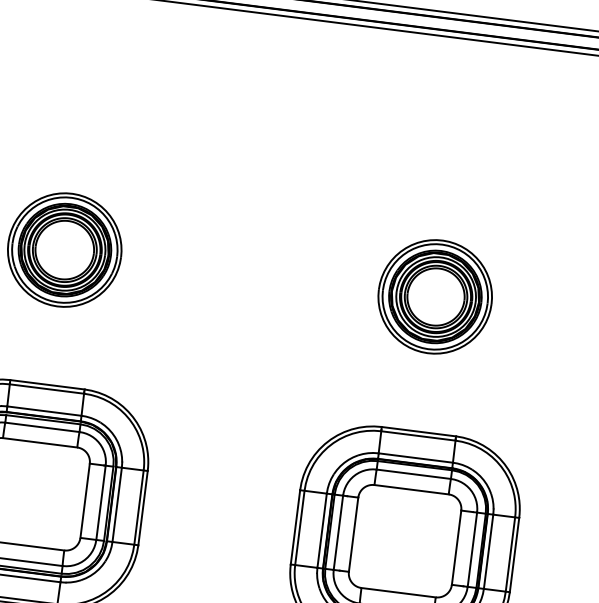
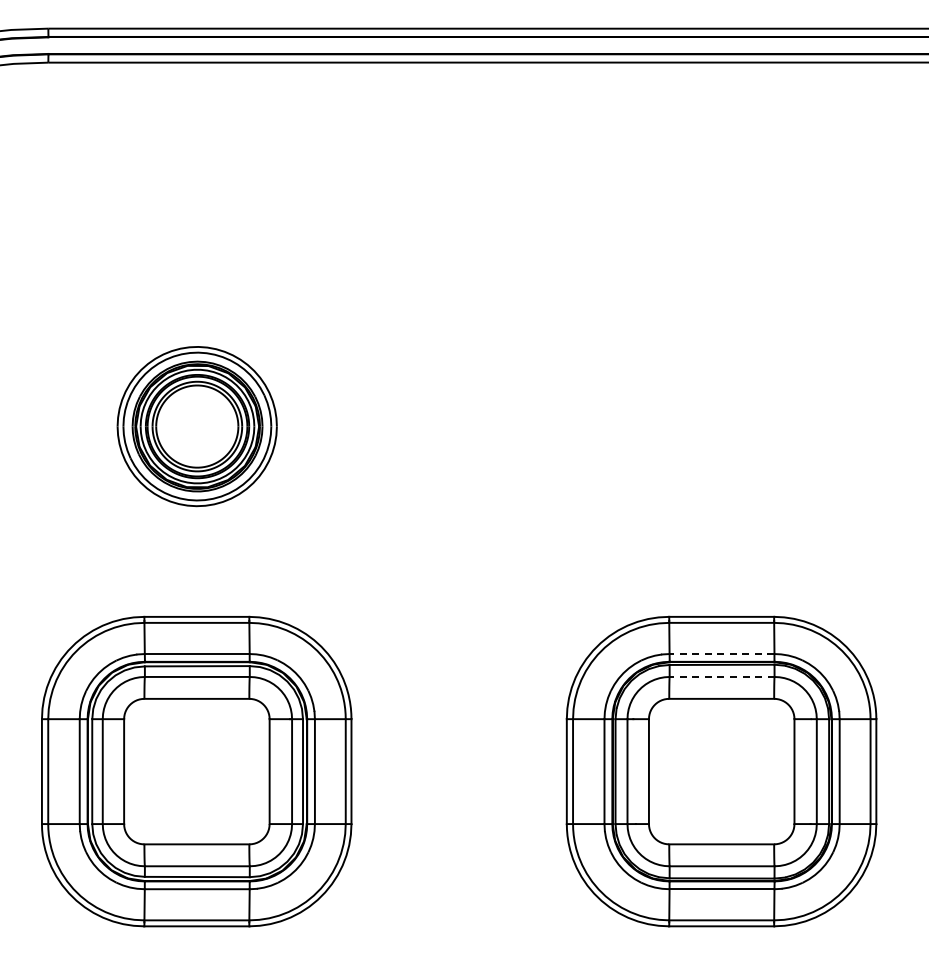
part: (435, 296) -> (720, 426), removed
line: (415, 458) -> (721, 654), solid -> dashed
line: (413, 473) -> (721, 676), solid -> dashed

